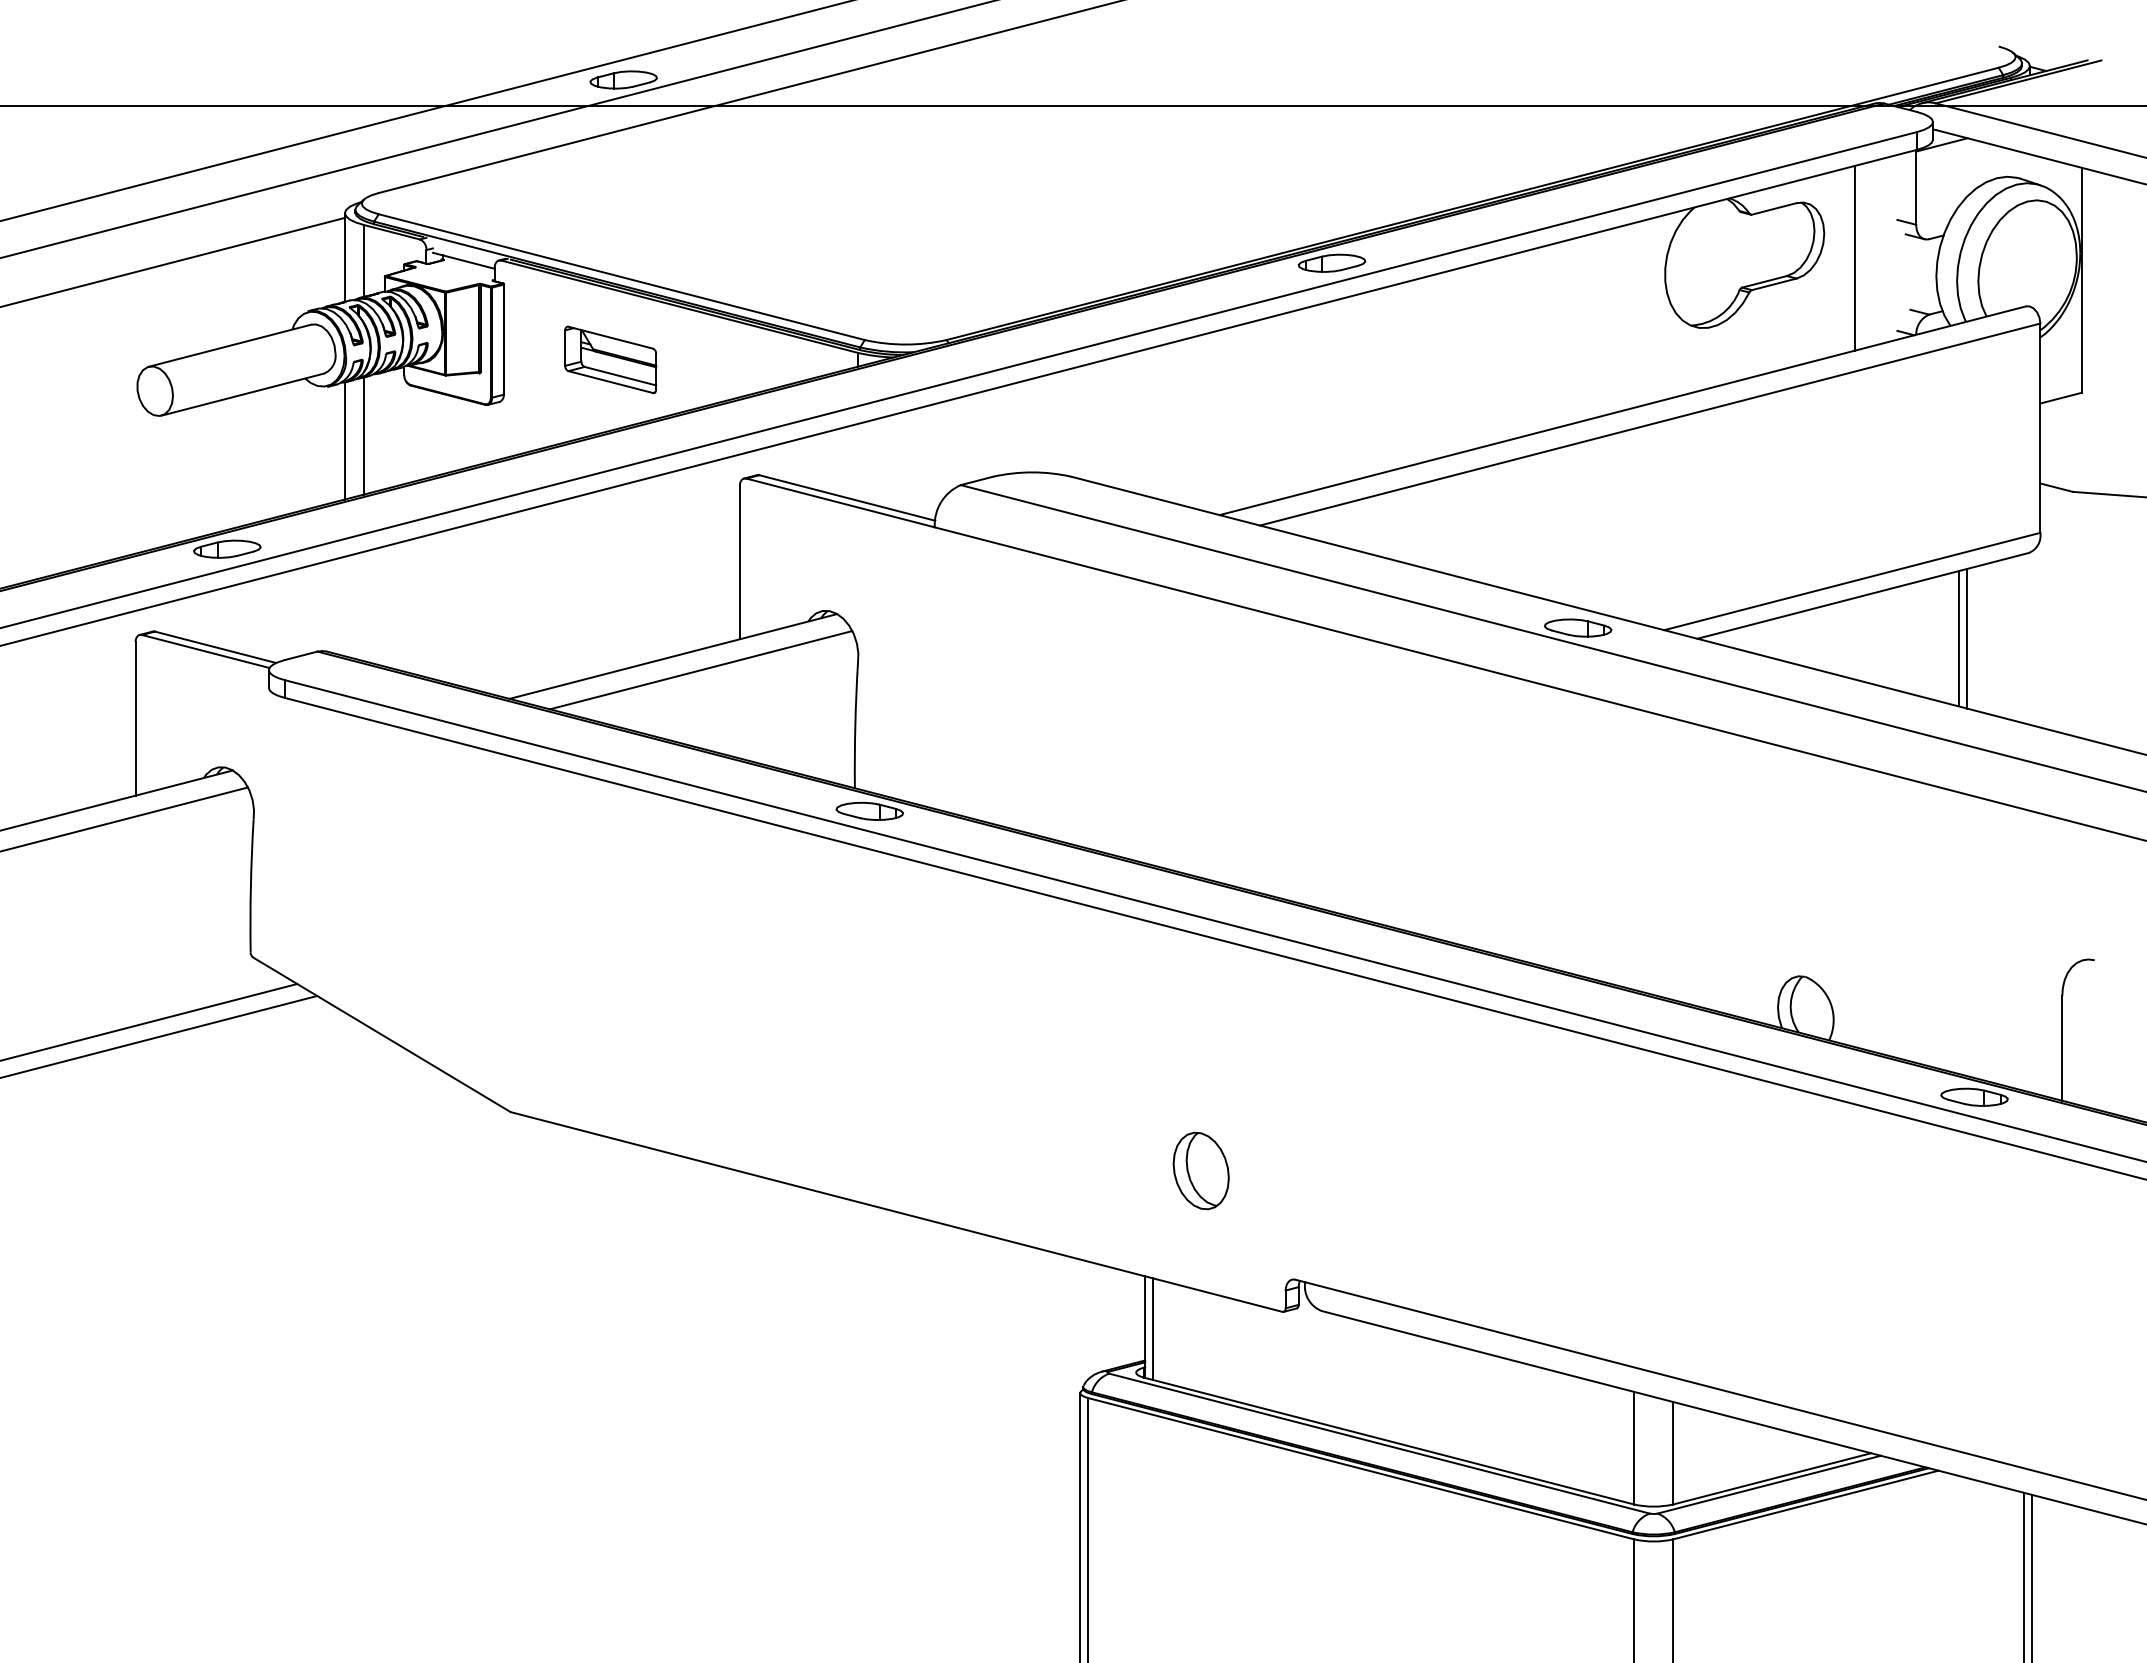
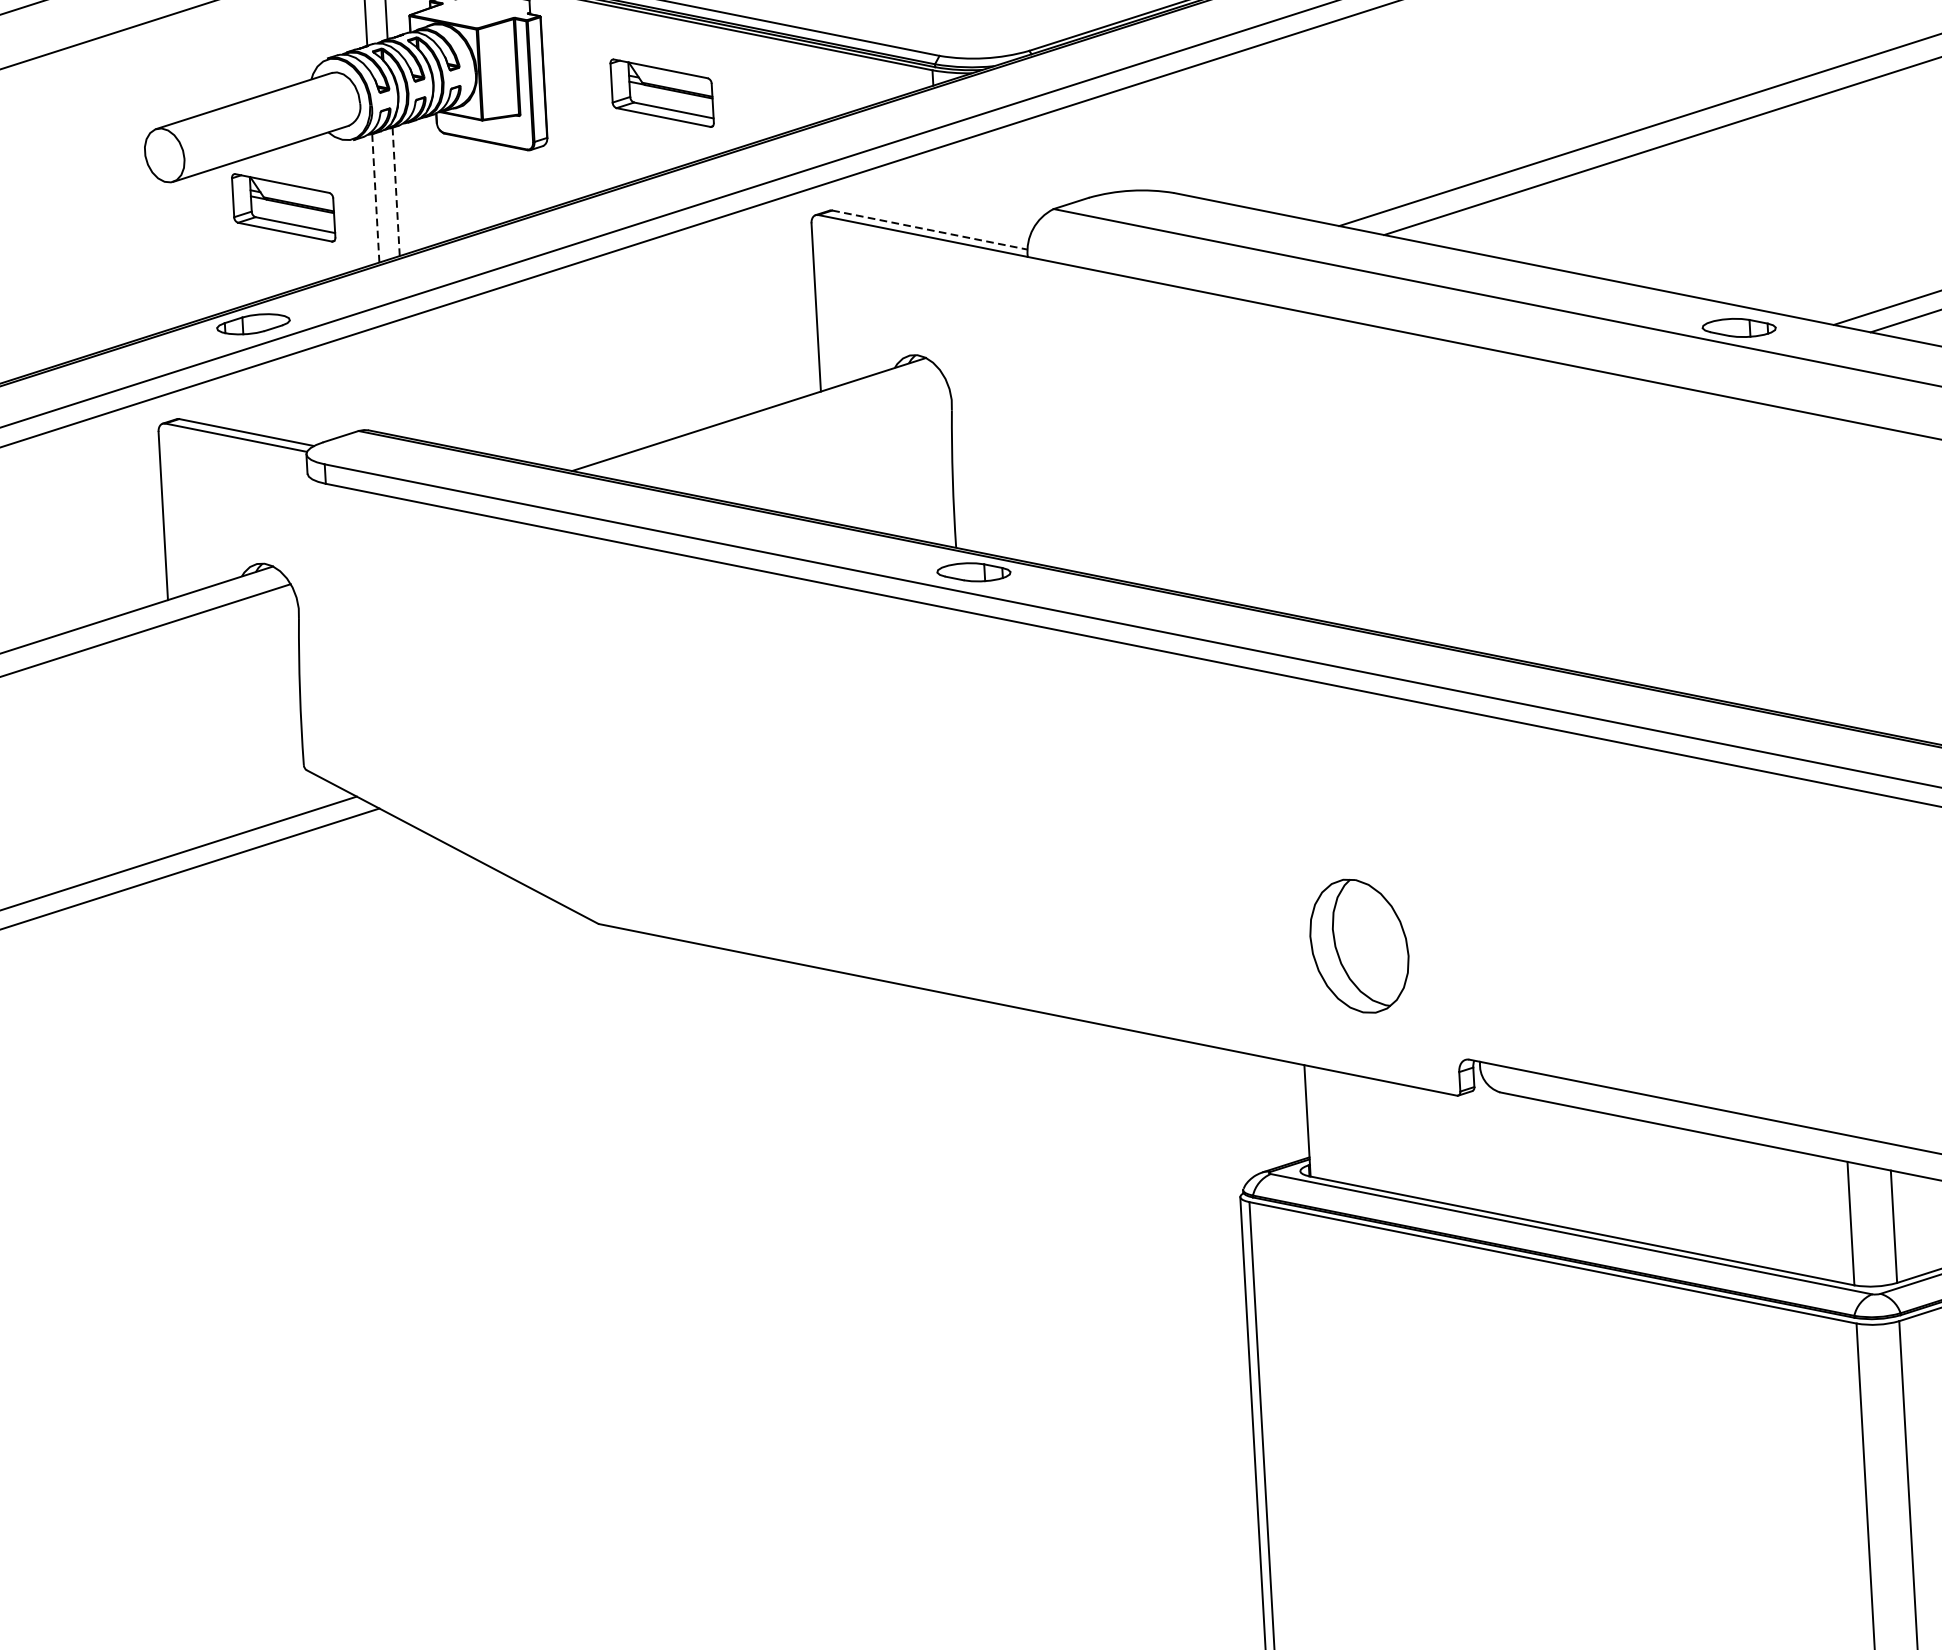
line: (363, 436) -> (395, 192), solid -> dashed
line: (344, 440) -> (375, 197), solid -> dashed
part: (260, 444) -> (283, 207), added
line: (847, 497) -> (930, 229), solid -> dashed
line: (700, 670) -> (779, 428), removed
part: (1200, 1170) -> (1358, 945), size x1.6
line: (1153, 1329) -> (1316, 1122), removed

